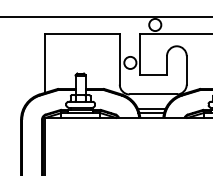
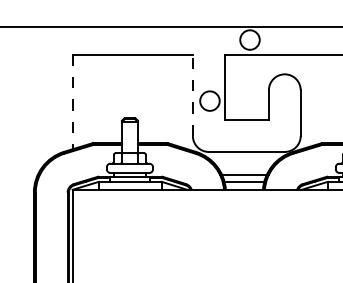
line: (119, 58) -> (192, 94), solid -> dashed
line: (45, 63) -> (73, 102), solid -> dashed

